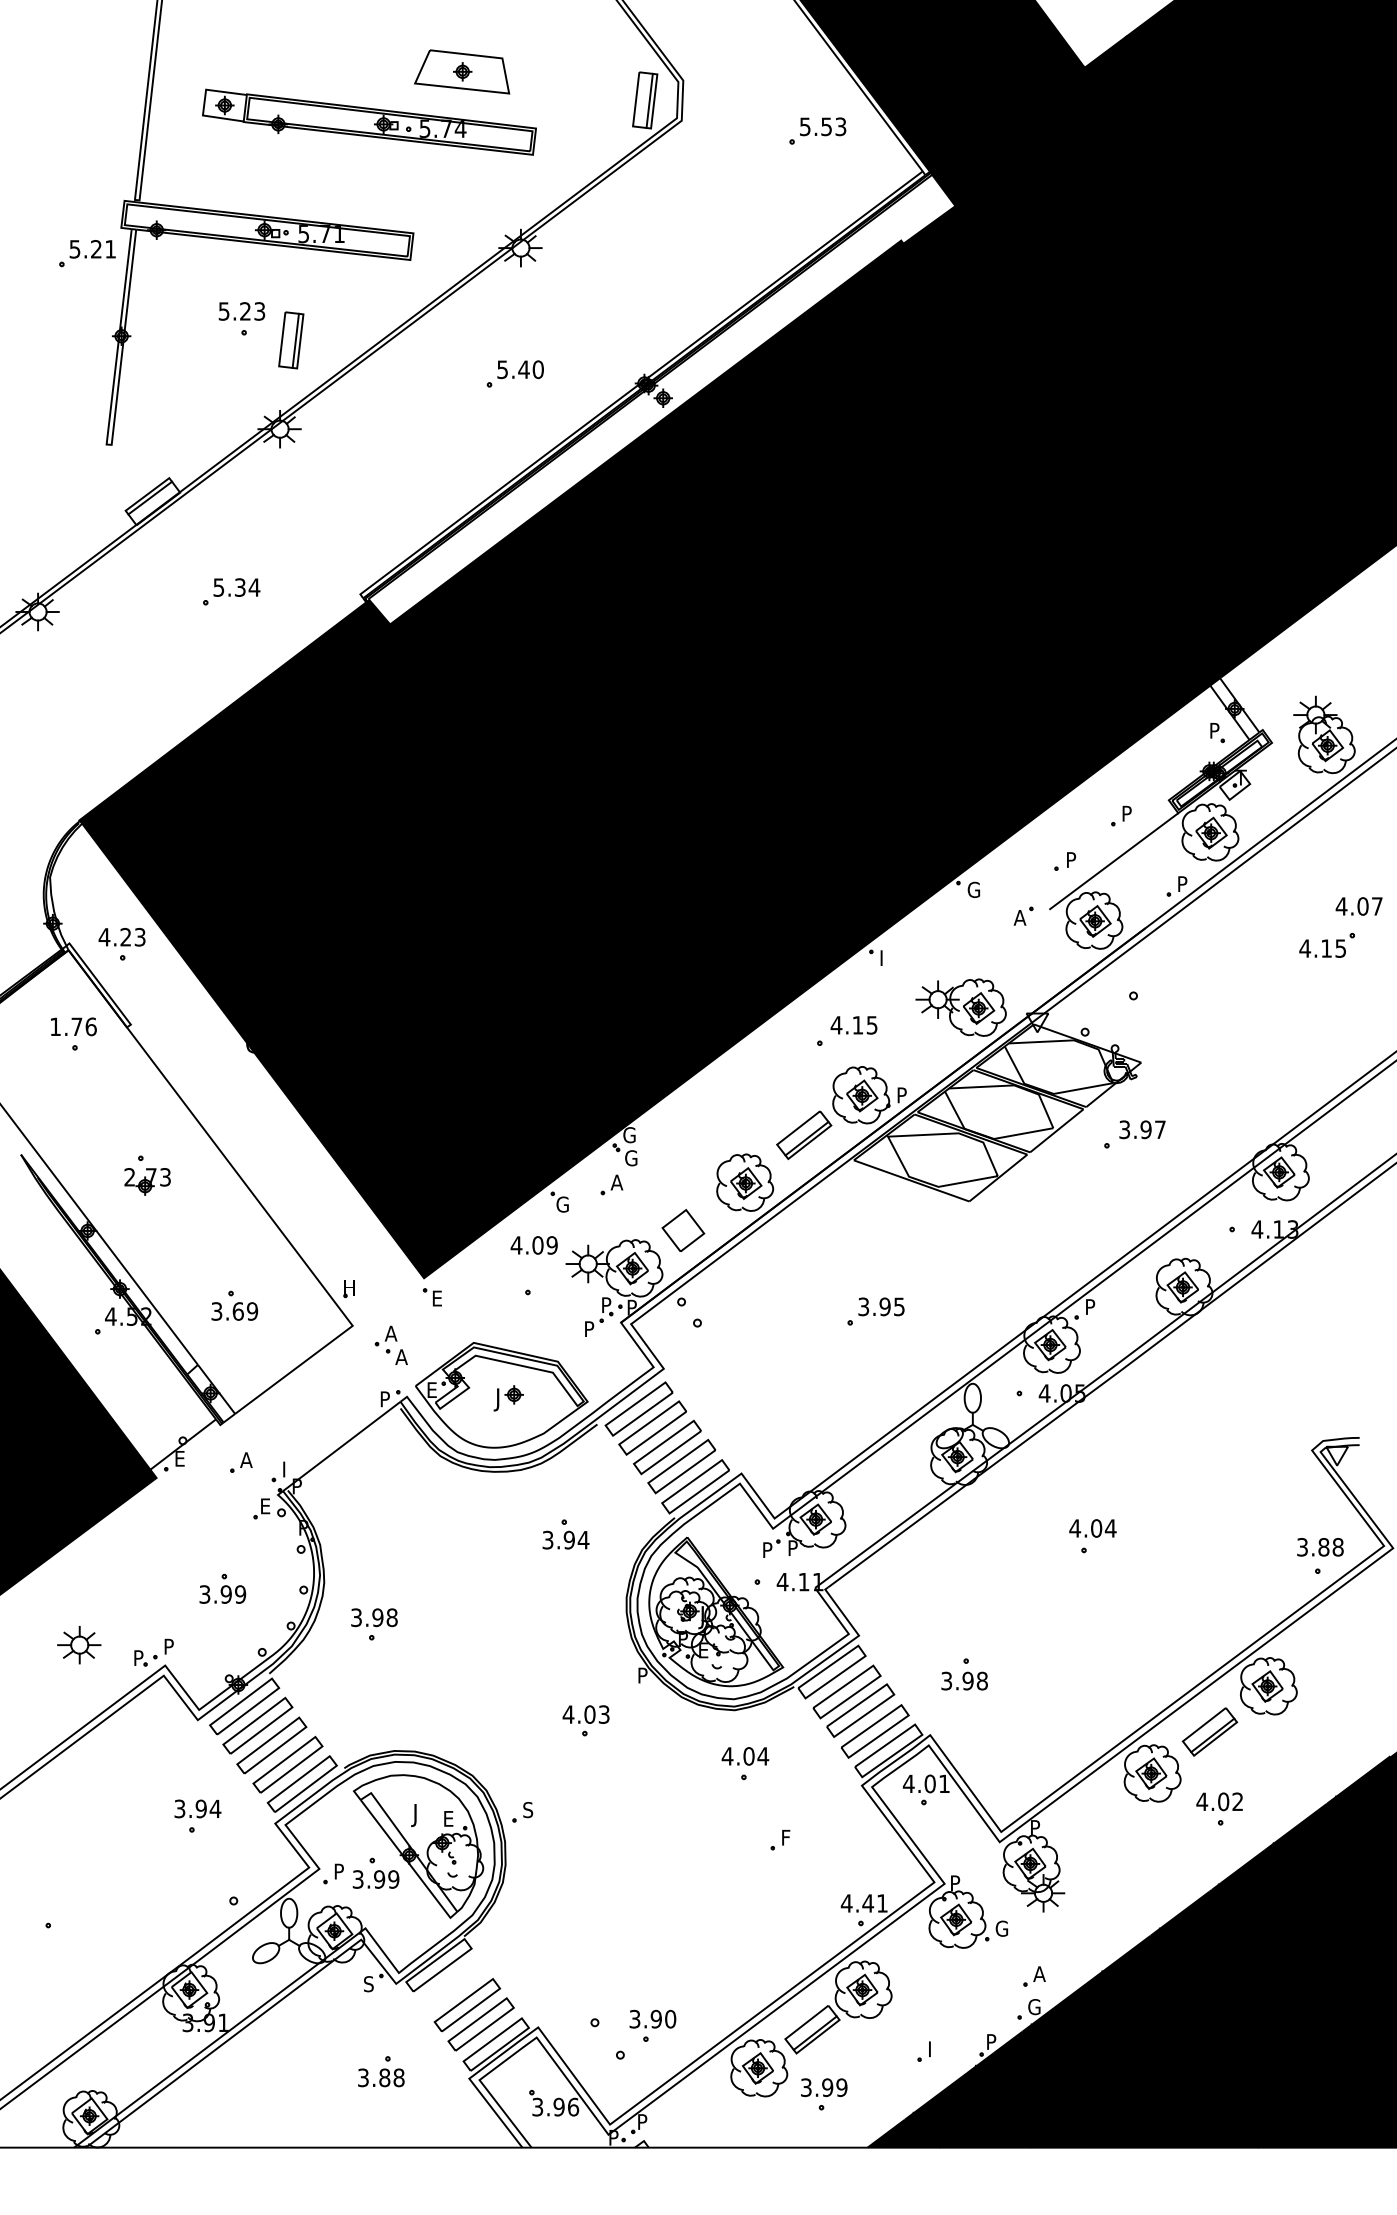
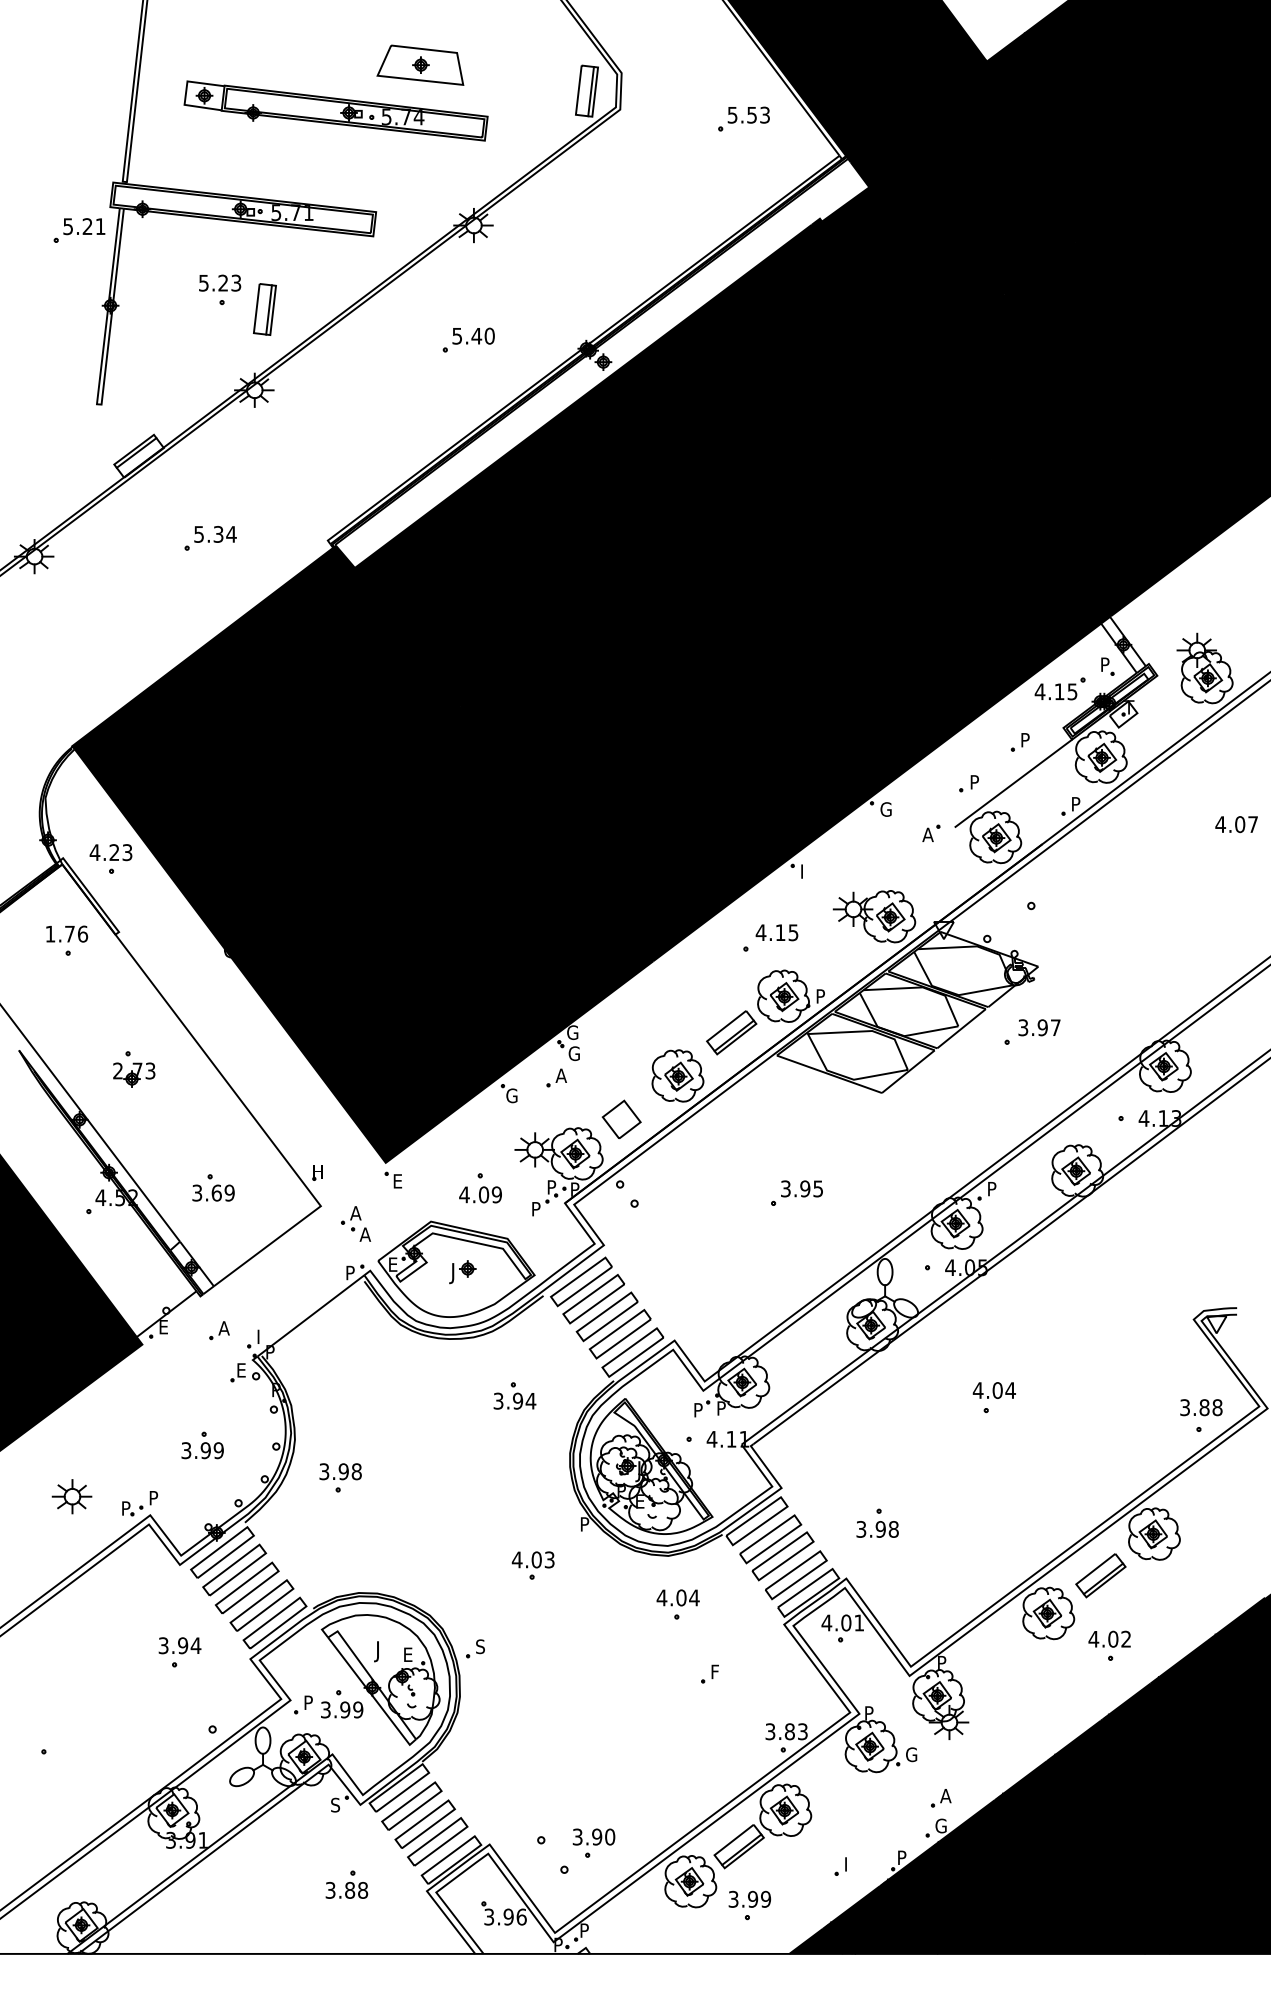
part: (1326, 945) -> (1059, 689), moved
text: (533, 1245) -> (479, 1194), moved
text: (863, 1903) -> (785, 1731), 4.41 -> 3.83
part: (452, 1985) -> (411, 1806), added

